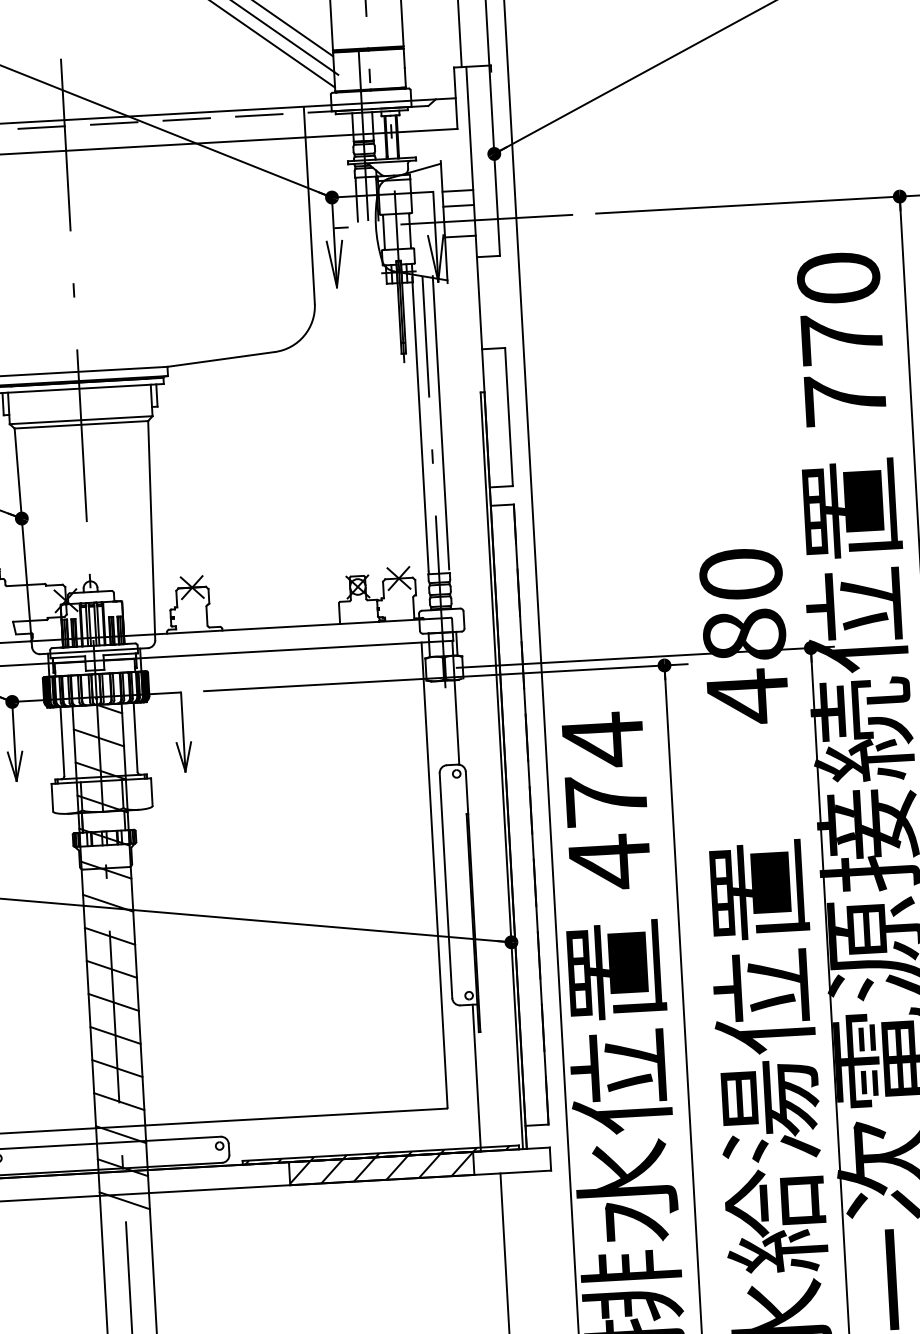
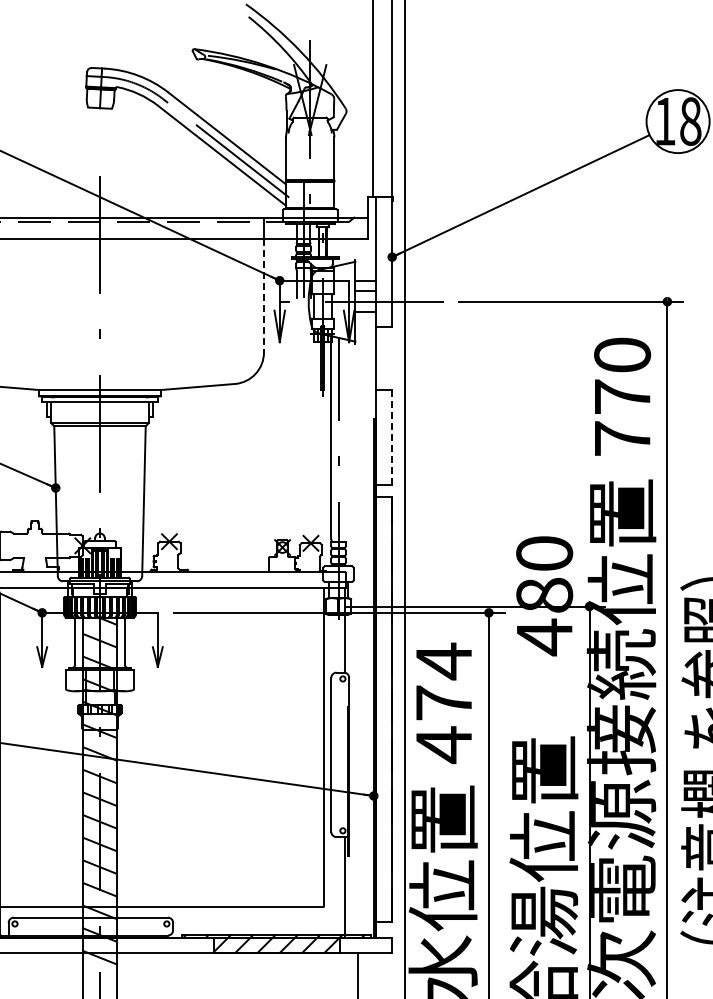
line: (309, 220) -> (263, 295), solid -> dashed
line: (509, 417) -> (392, 437), solid -> dashed
line: (440, 422) -> (345, 438), removed

